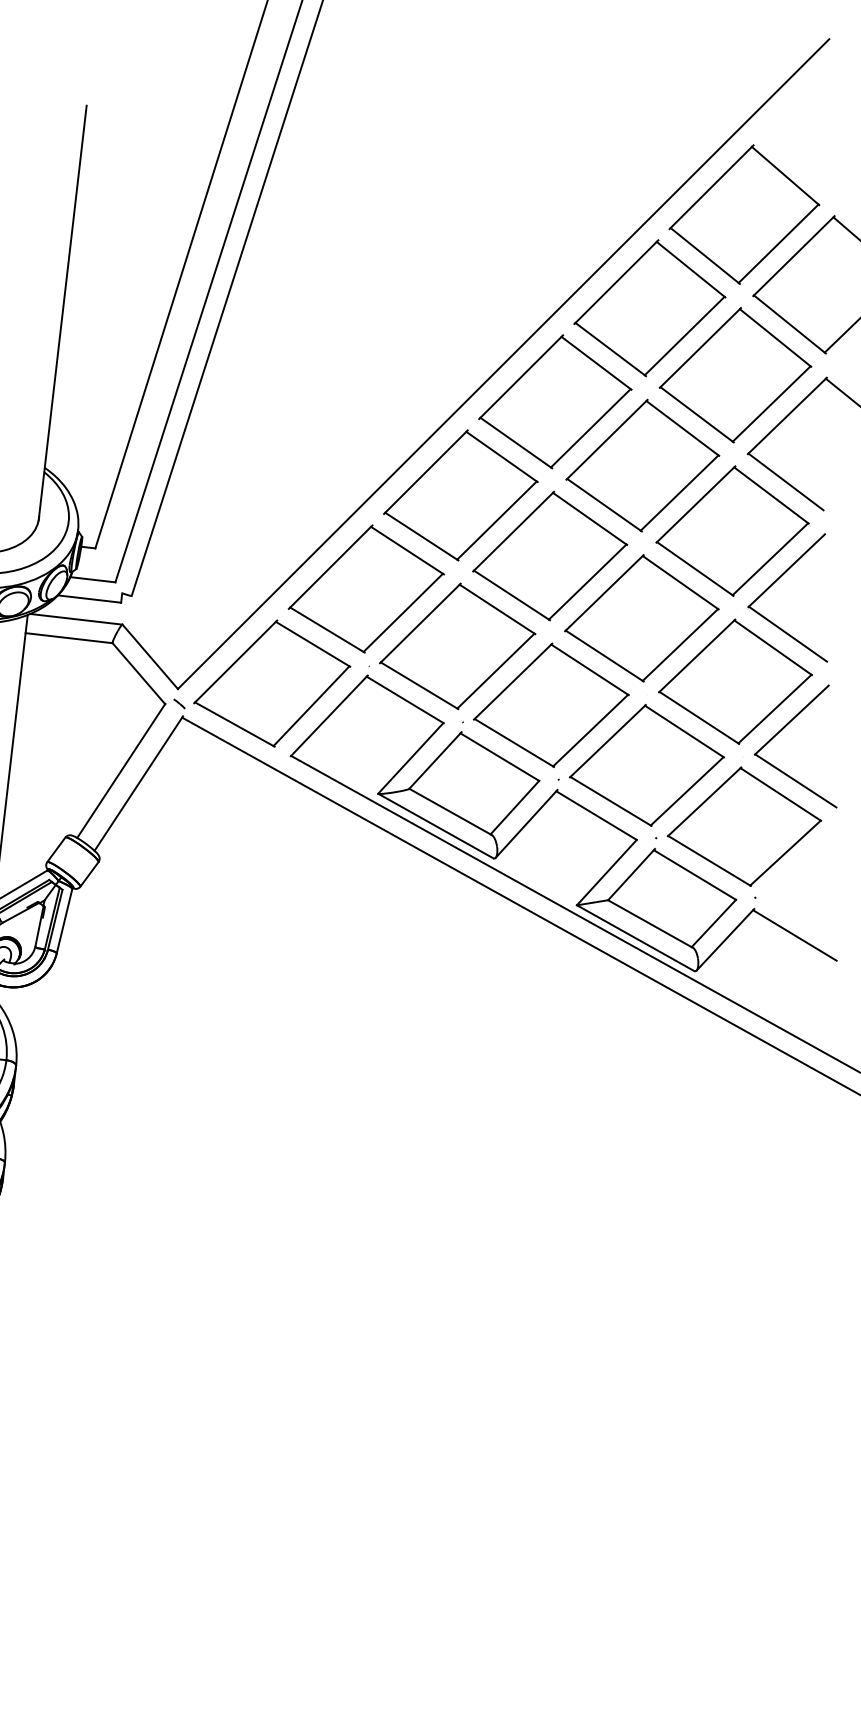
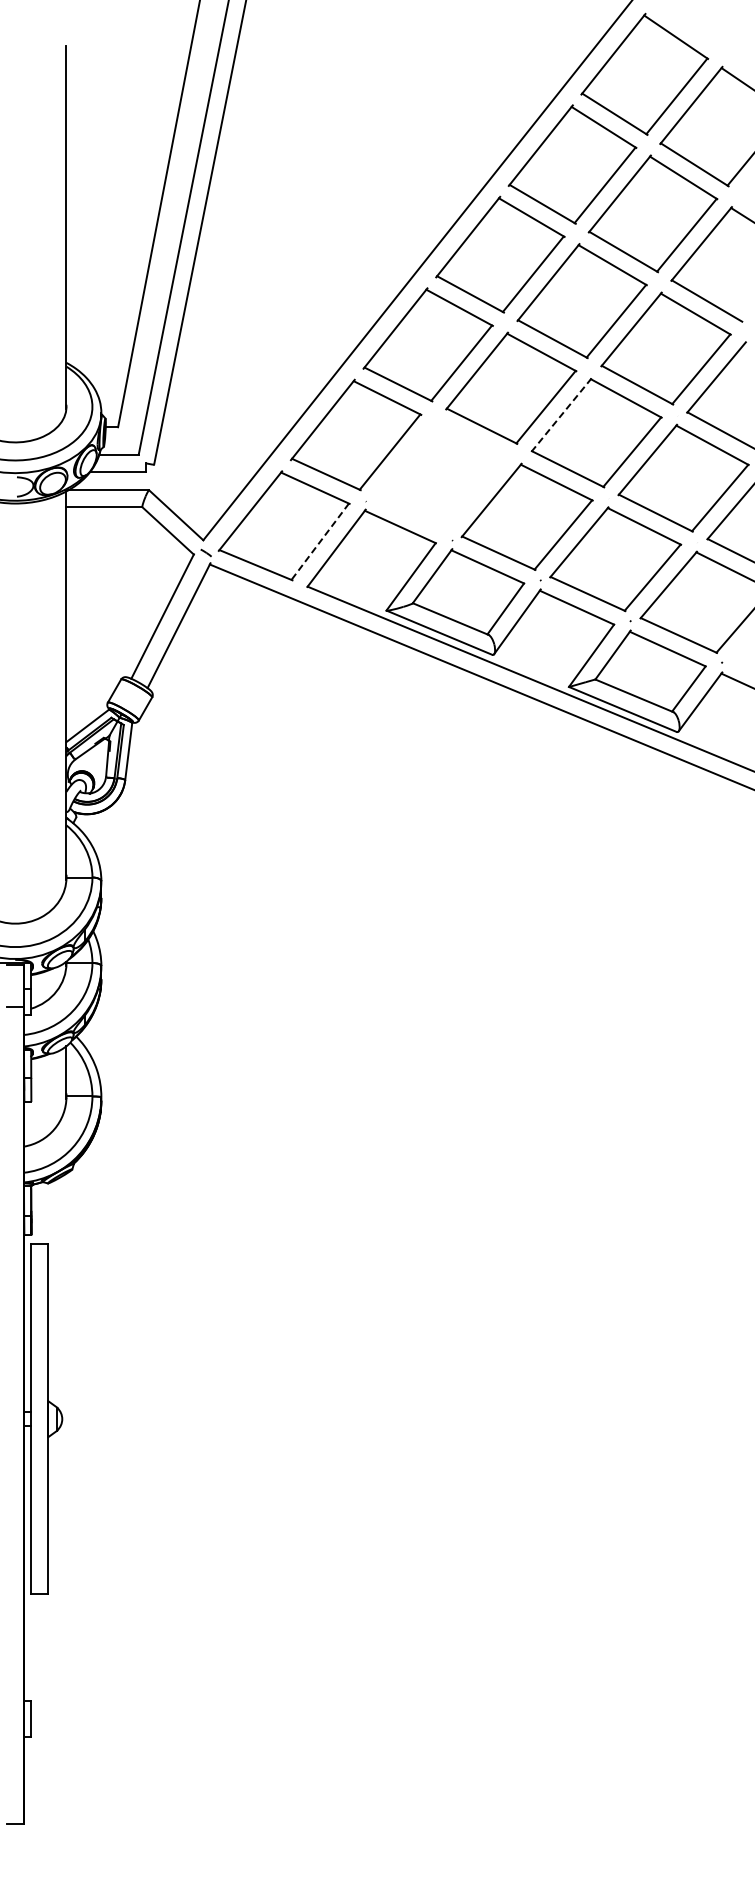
line: (604, 593) -> (561, 415), solid -> dashed
part: (457, 646) -> (440, 475), removed
line: (311, 705) -> (320, 541), solid -> dashed

